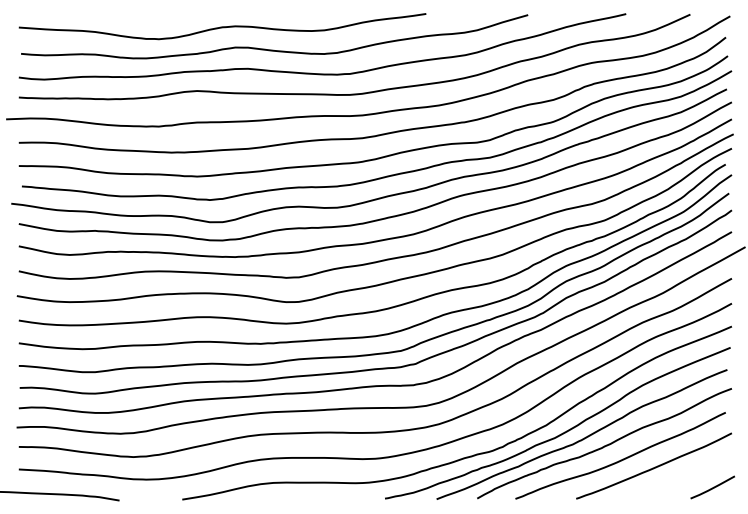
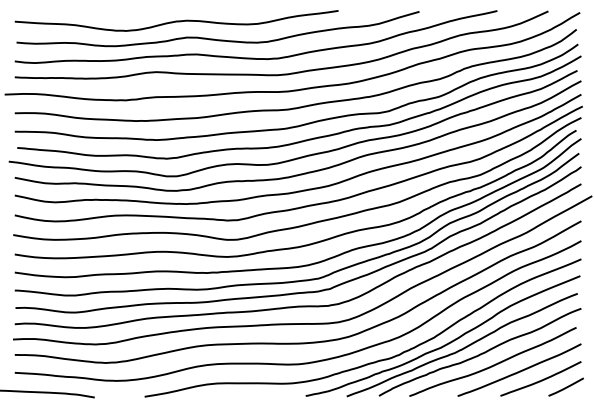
curve: (681, 478) -> (541, 380), added

